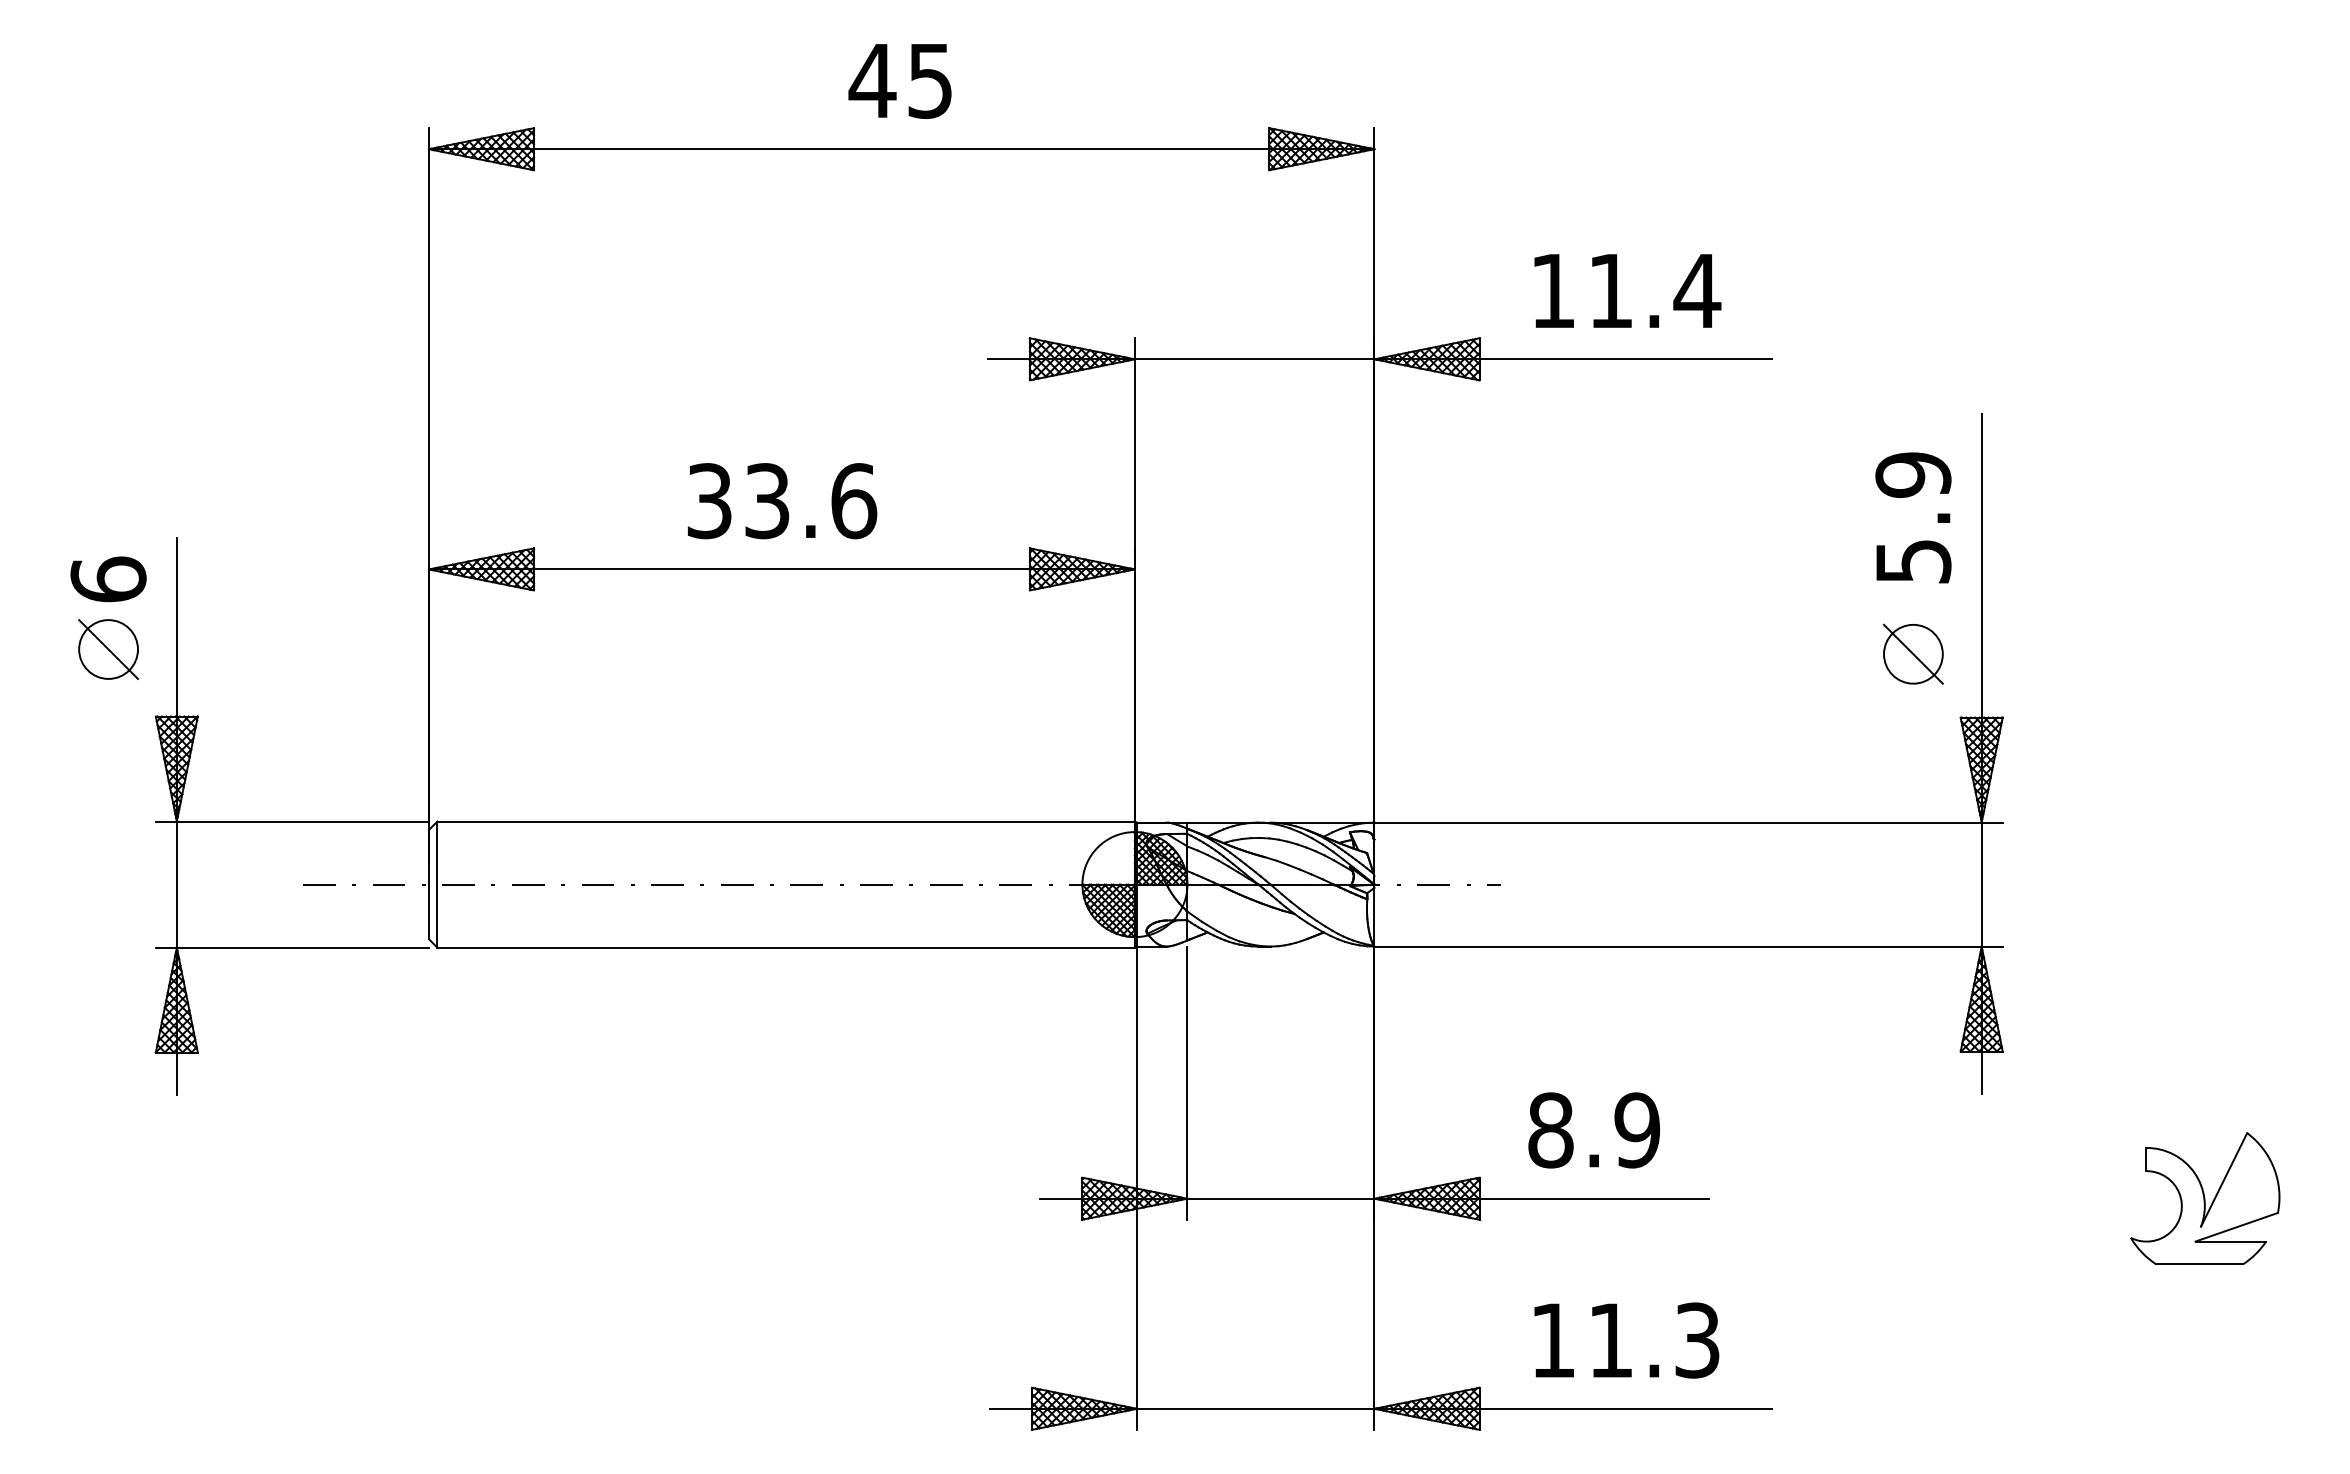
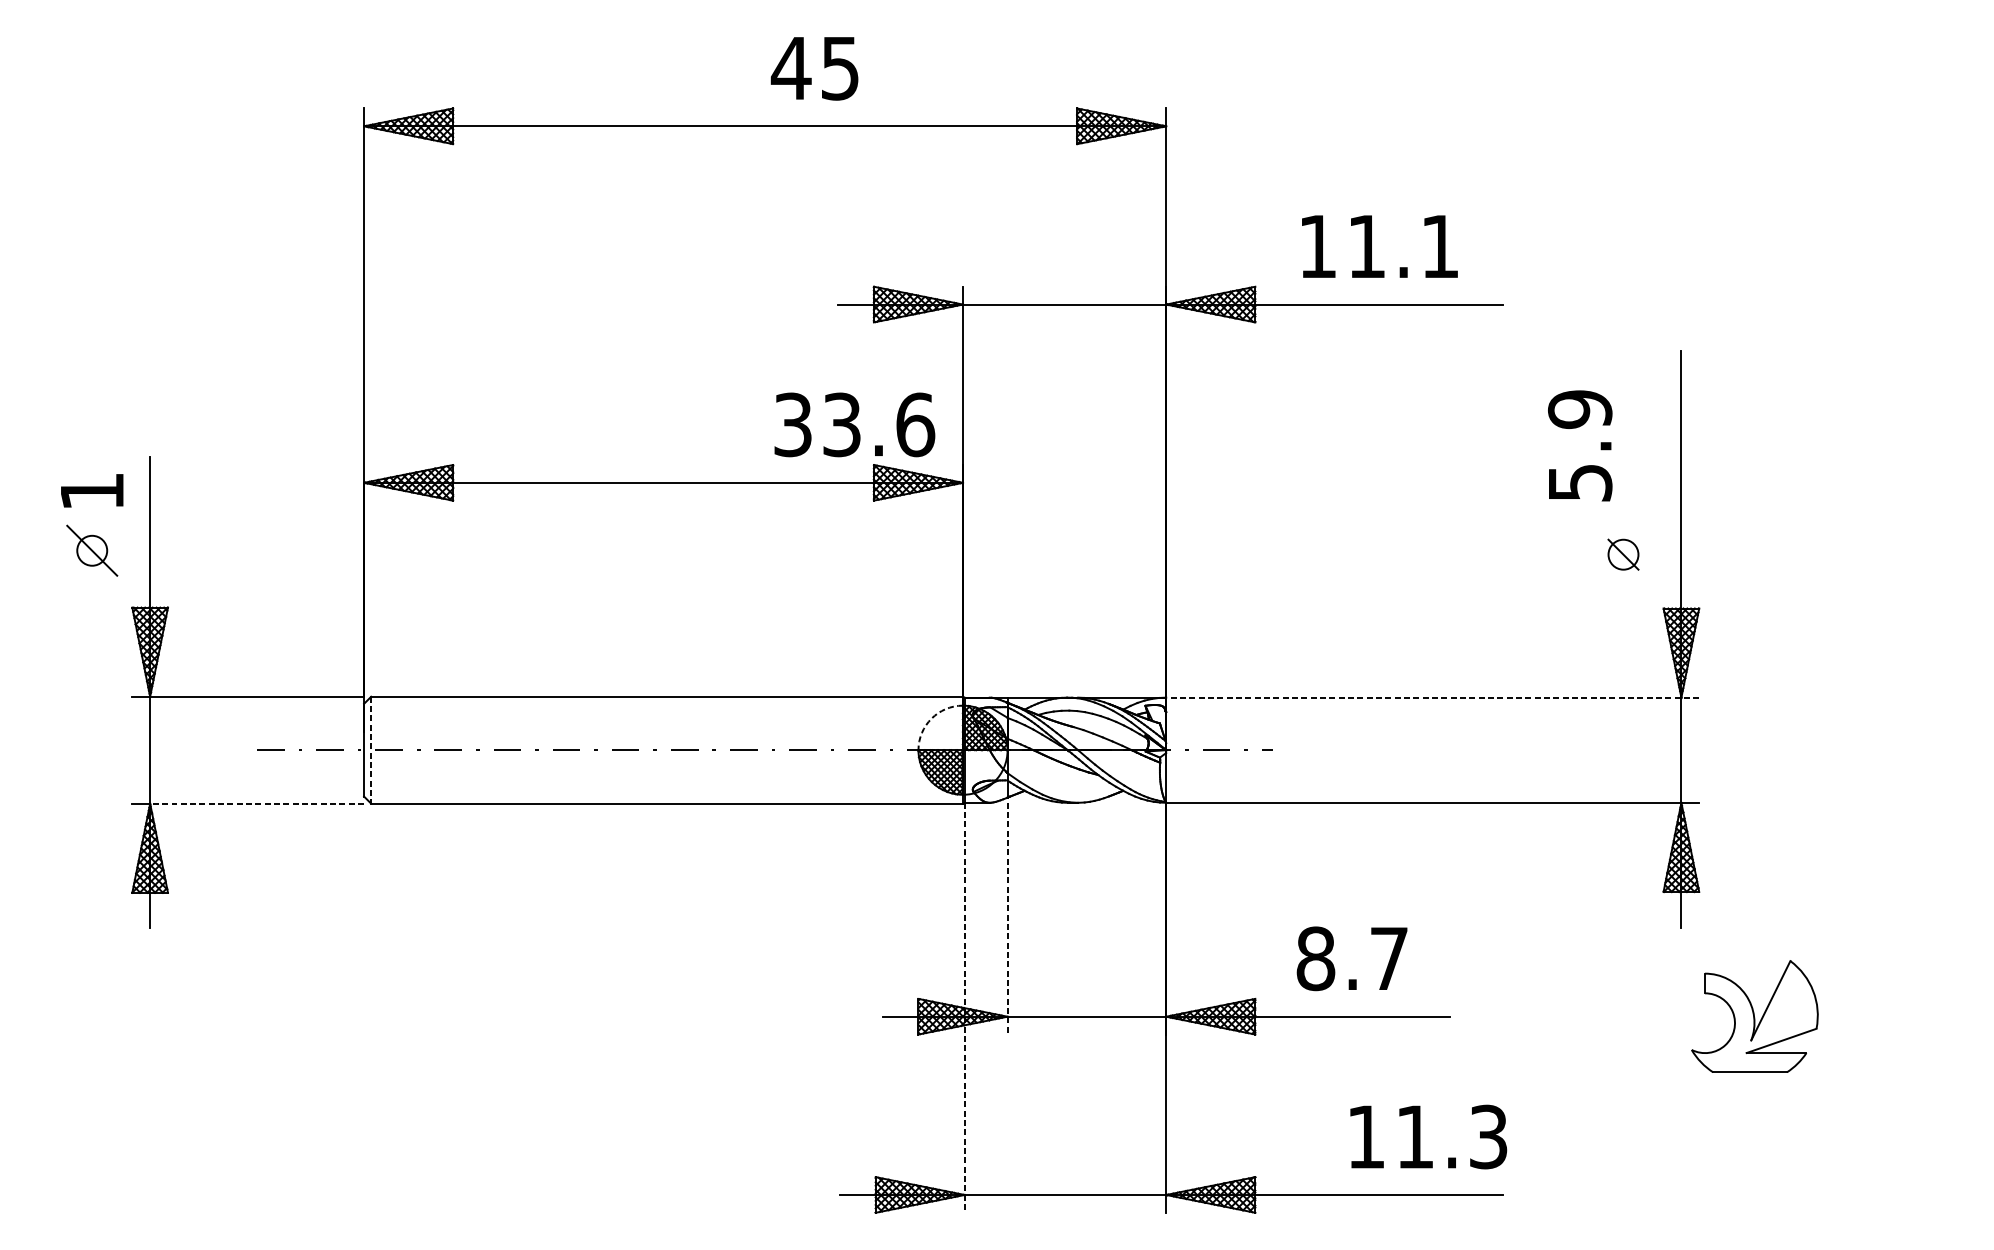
text: (899, 81) -> (814, 68), moved
text: (1697, 290) -> (1440, 246), 11.4 -> 11.1
text: (782, 501) -> (854, 425), moved
text: (1913, 517) -> (1580, 445), moved
text: (108, 579) -> (92, 491), 6 -> 1
circle: (108, 649) -> (92, 550), size x0.6
part: (1913, 653) -> (1623, 554), size x0.6
line: (1688, 822) -> (1432, 697), solid -> dashed
arc: (1097, 847) -> (931, 718), solid -> dashed
line: (437, 885) -> (371, 750), solid -> dashed
line: (302, 947) -> (256, 803), solid -> dashed
line: (1187, 1083) -> (1007, 918), solid -> dashed
text: (1637, 1130) -> (1389, 958), 8.9 -> 8.7
line: (1137, 1188) -> (965, 1008), solid -> dashed
part: (2205, 1198) -> (1755, 1016), moved
text: (1626, 1340) -> (1428, 1137), moved

